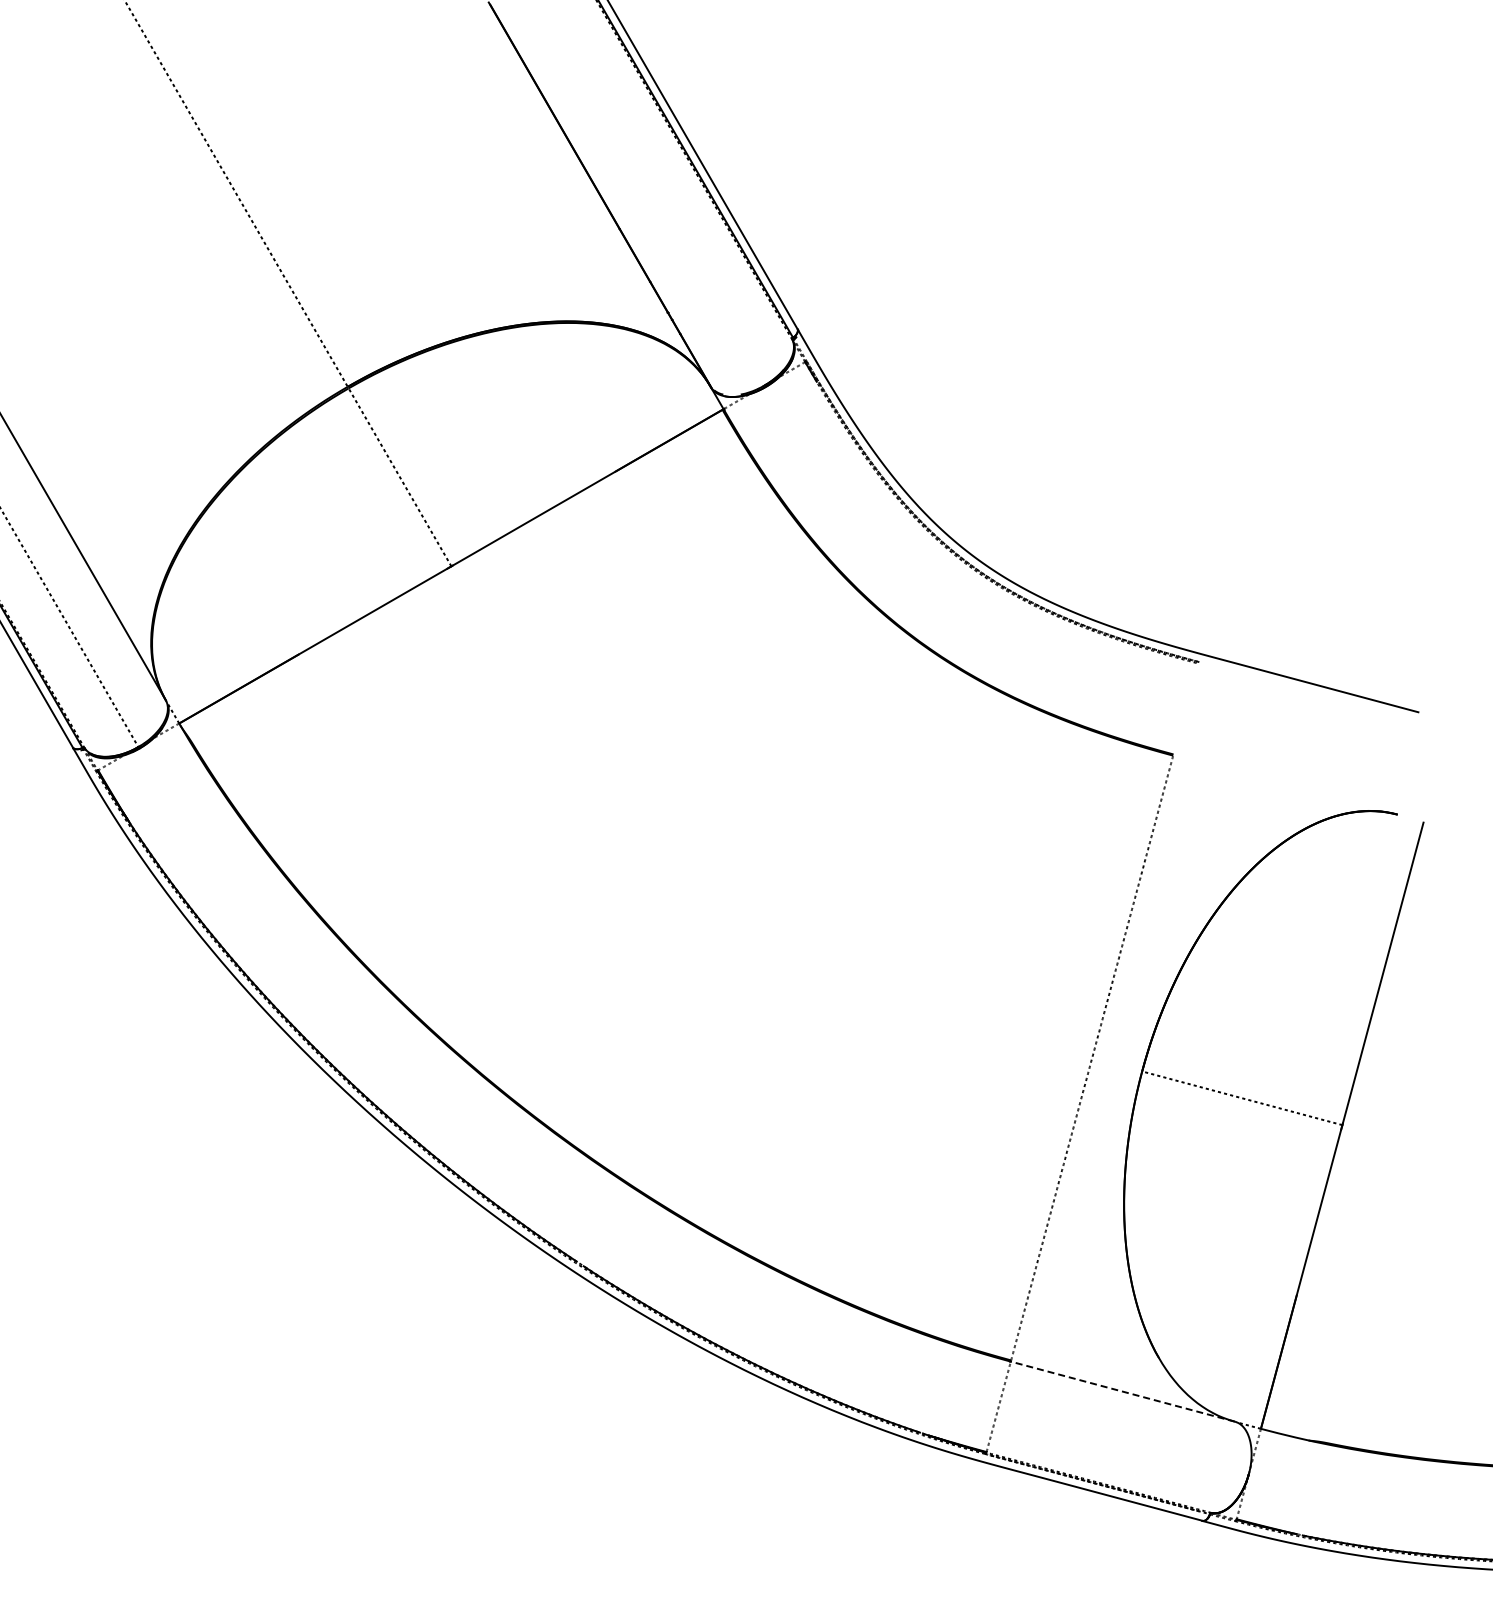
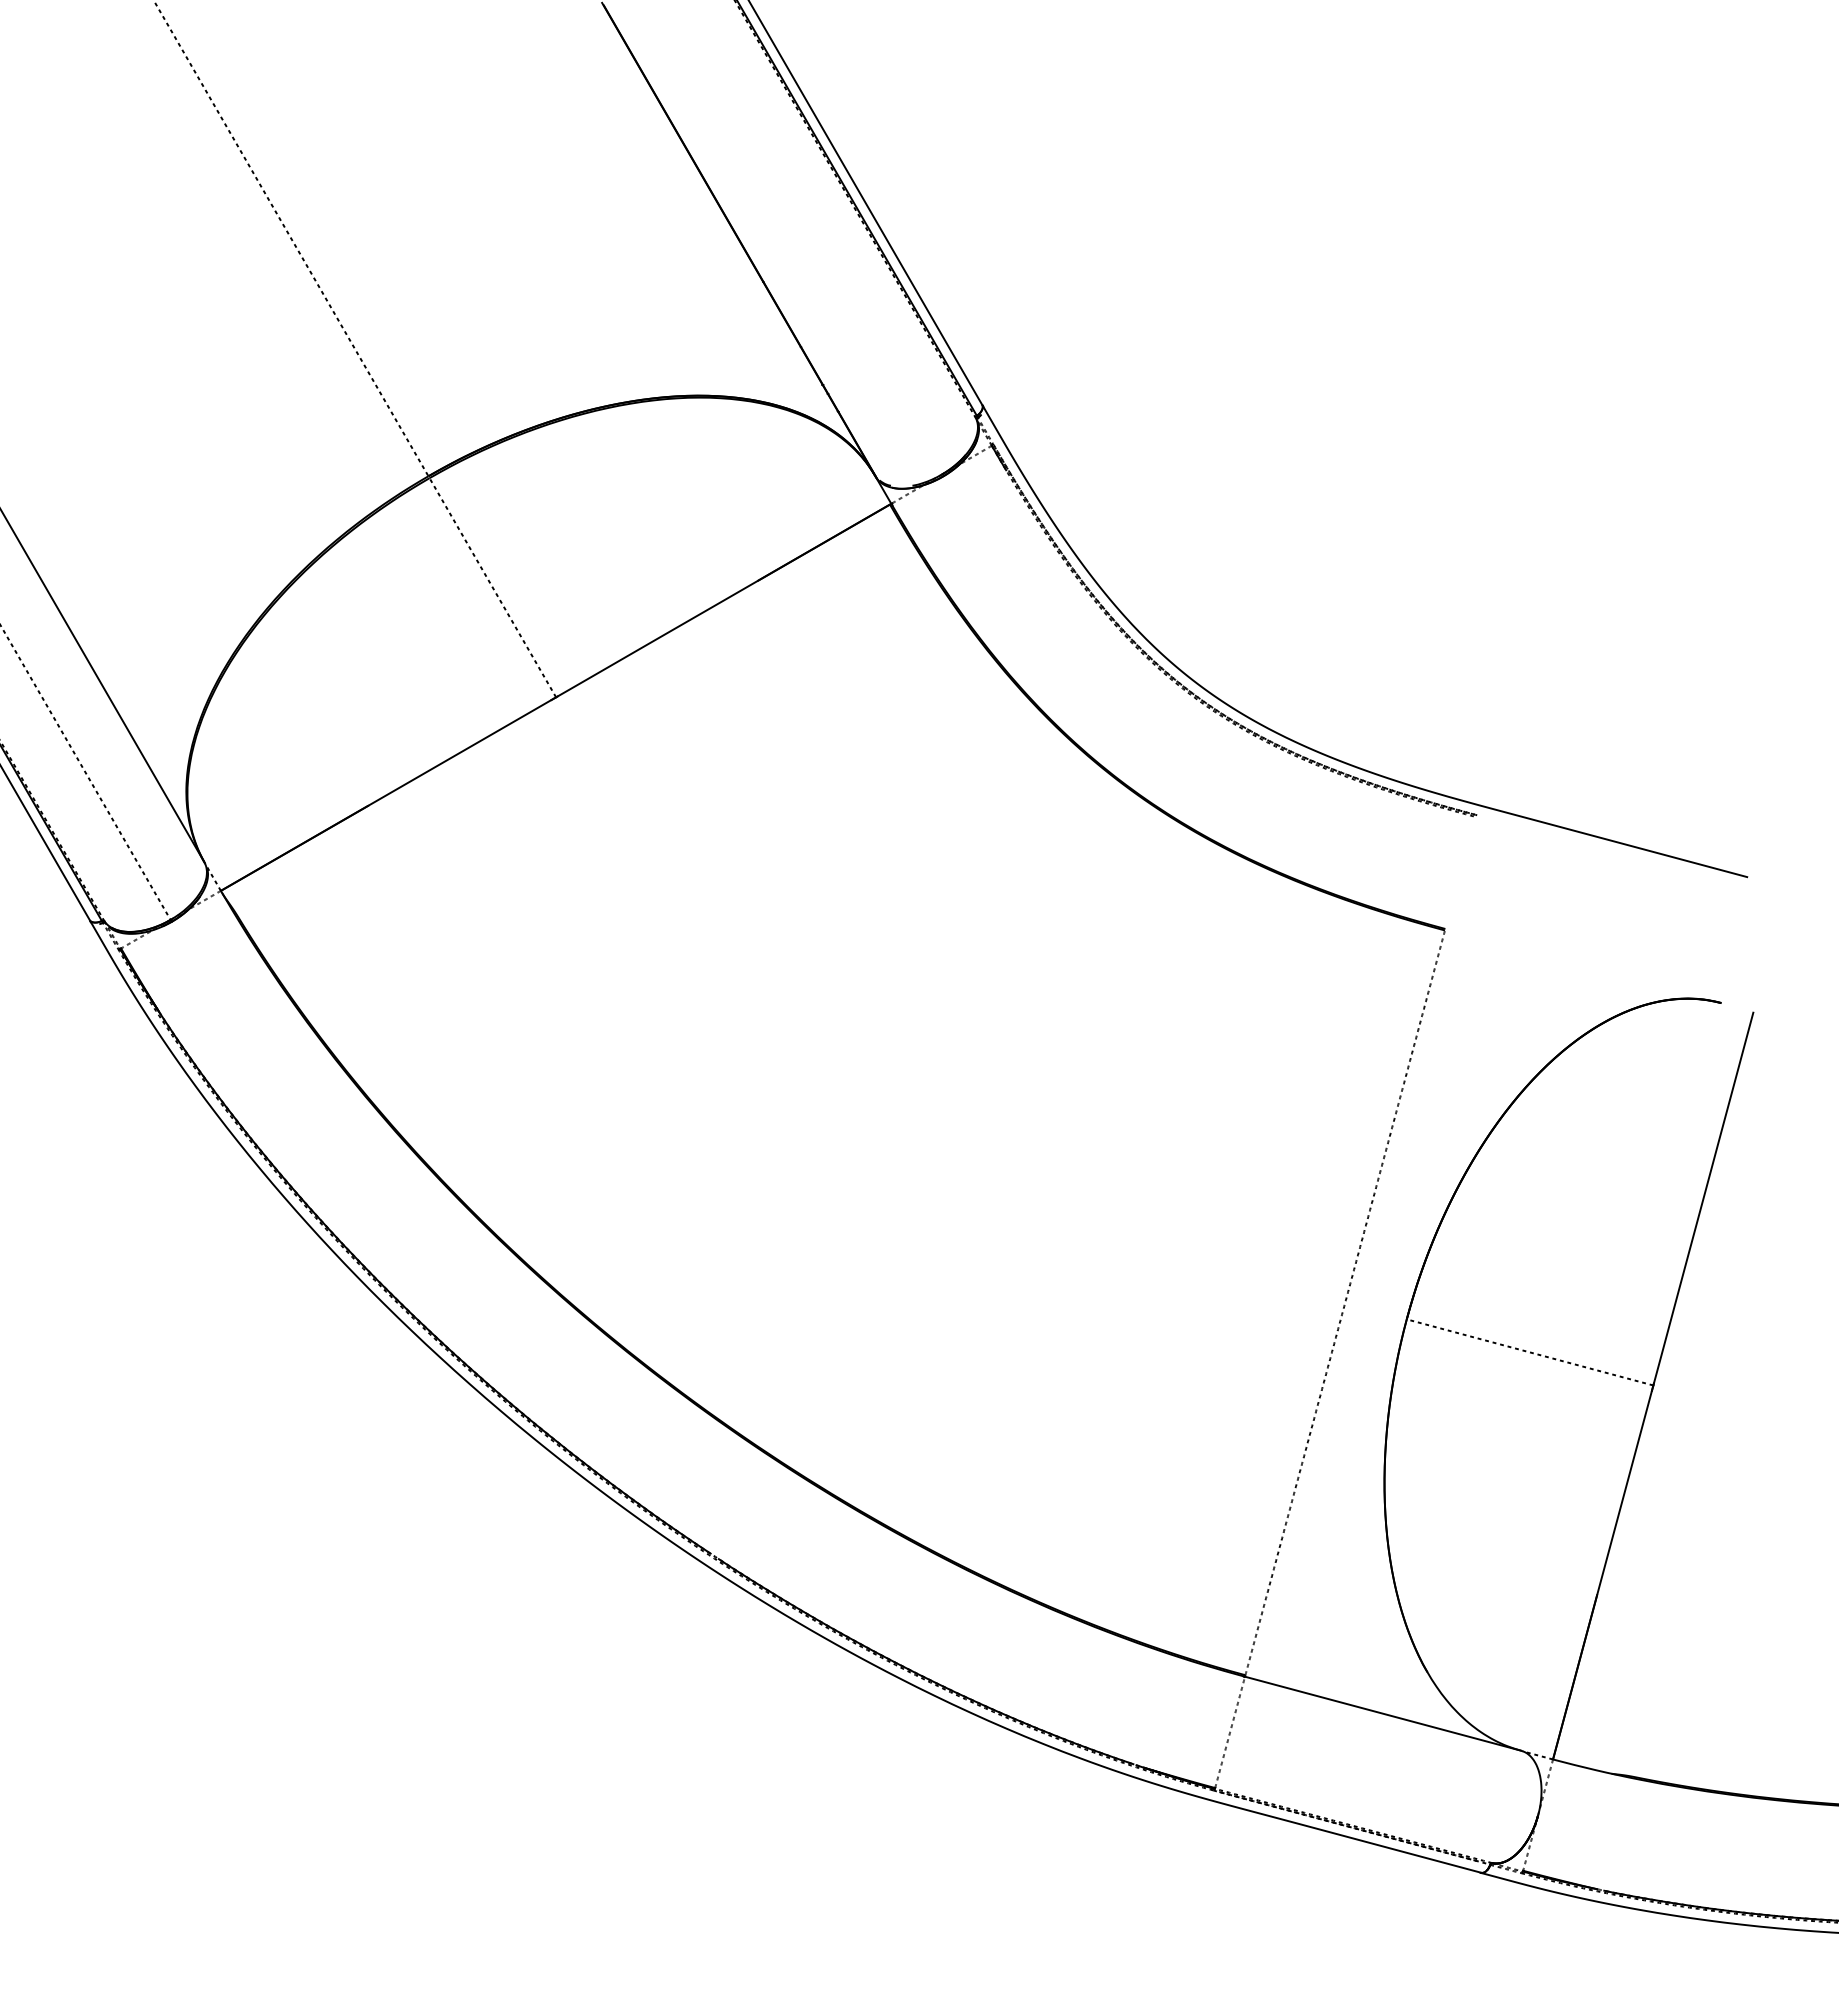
line: (1122, 1391) -> (1382, 1713), dashed -> solid

